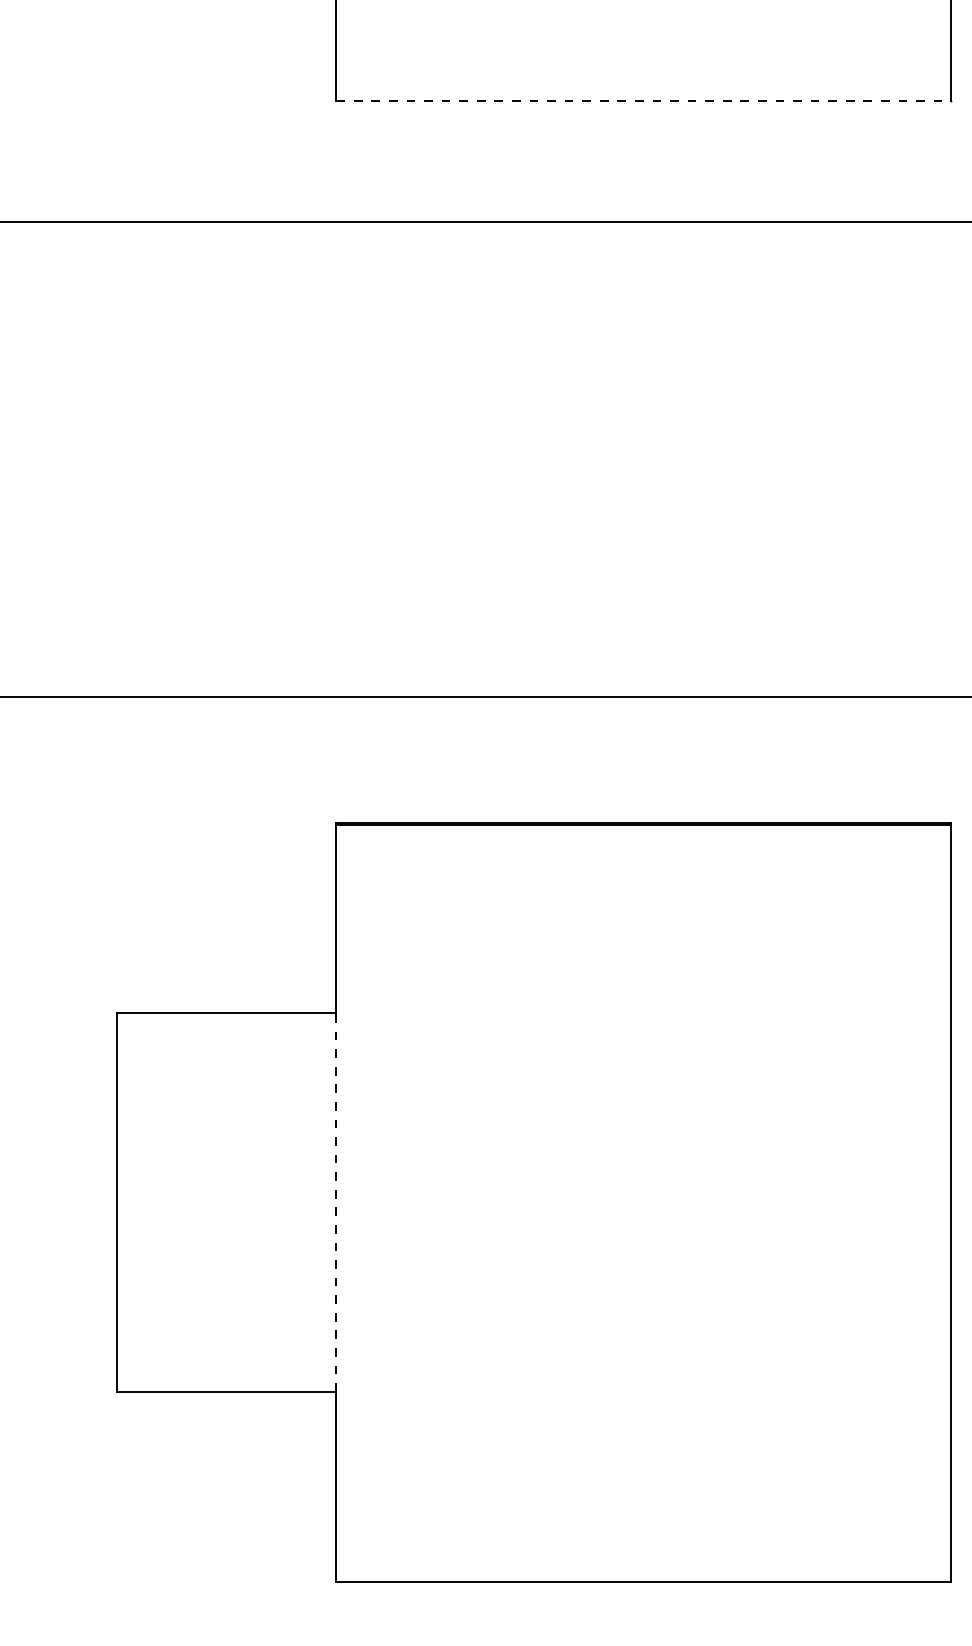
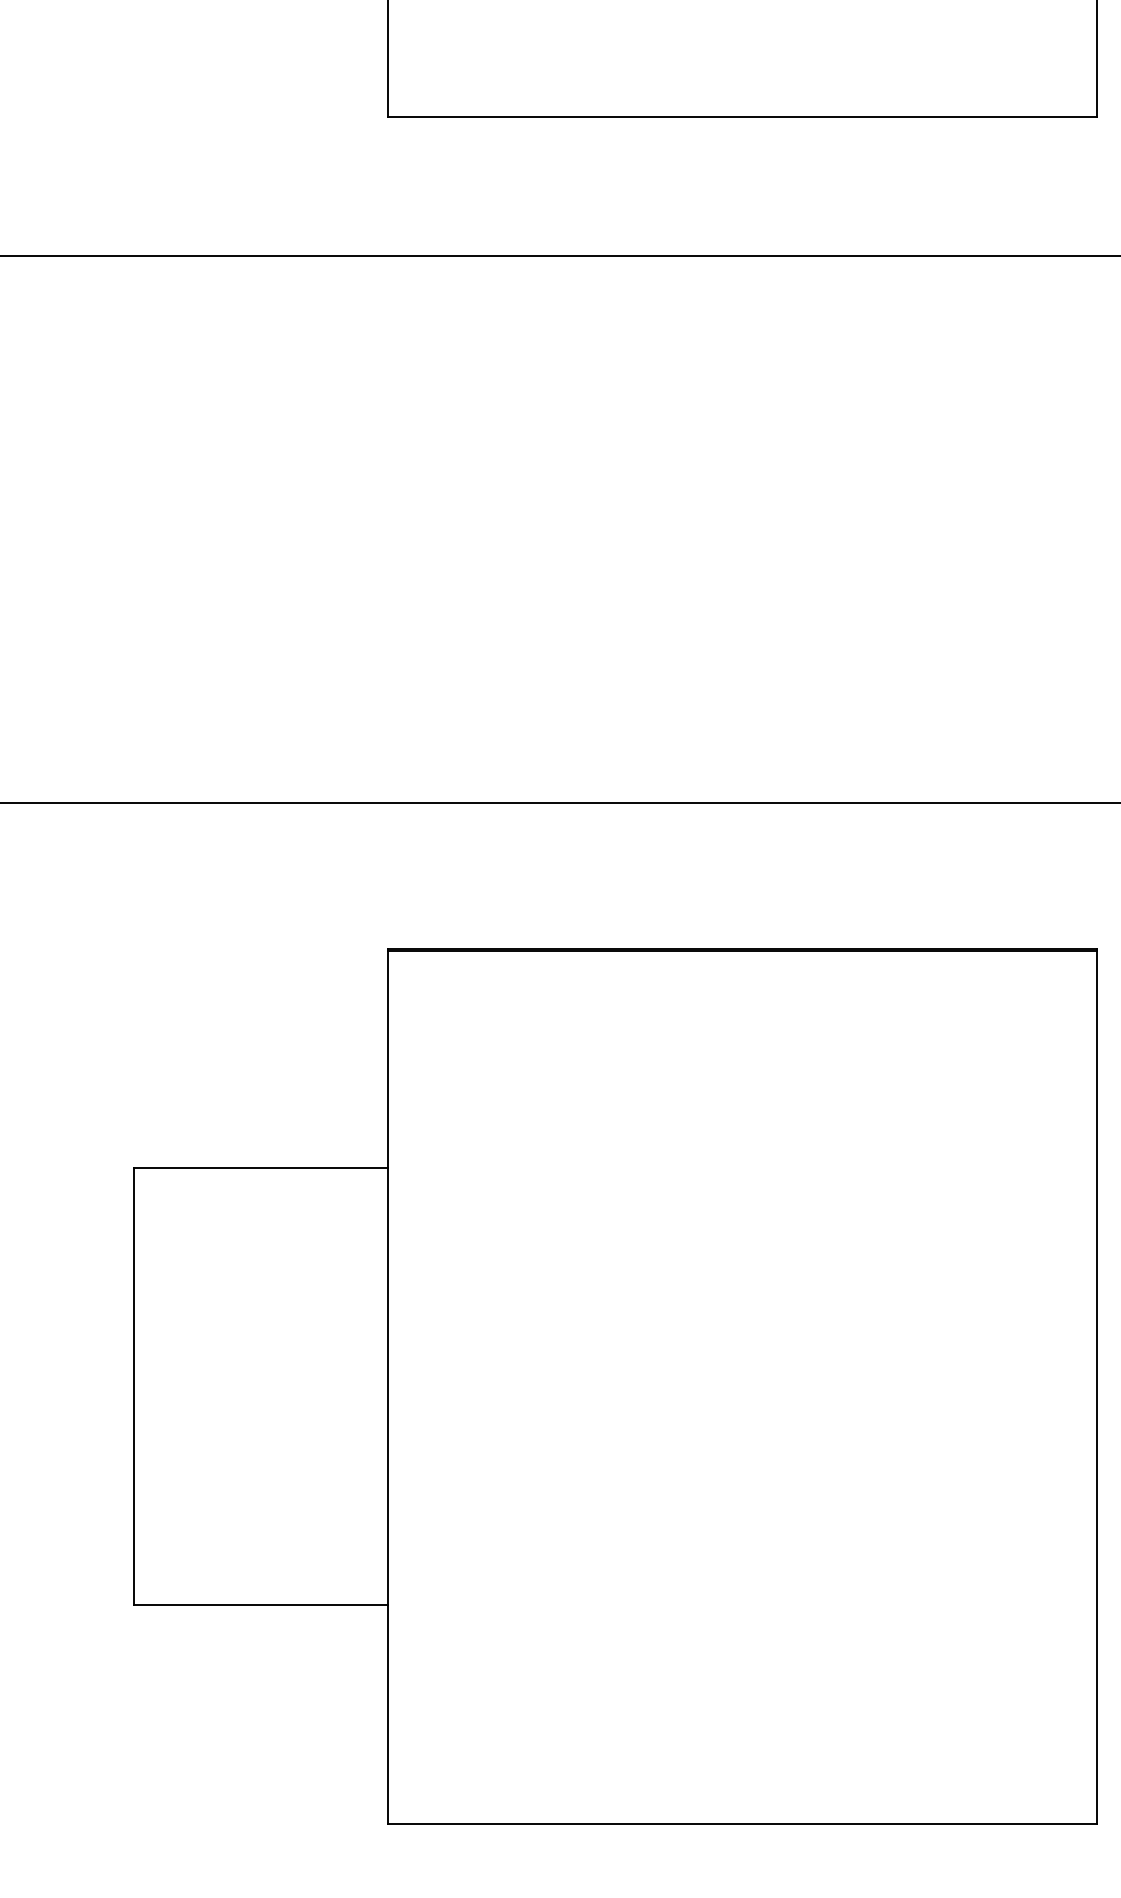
line: (643, 101) -> (742, 116), dashed -> solid
line: (335, 1202) -> (387, 1386), dashed -> solid

